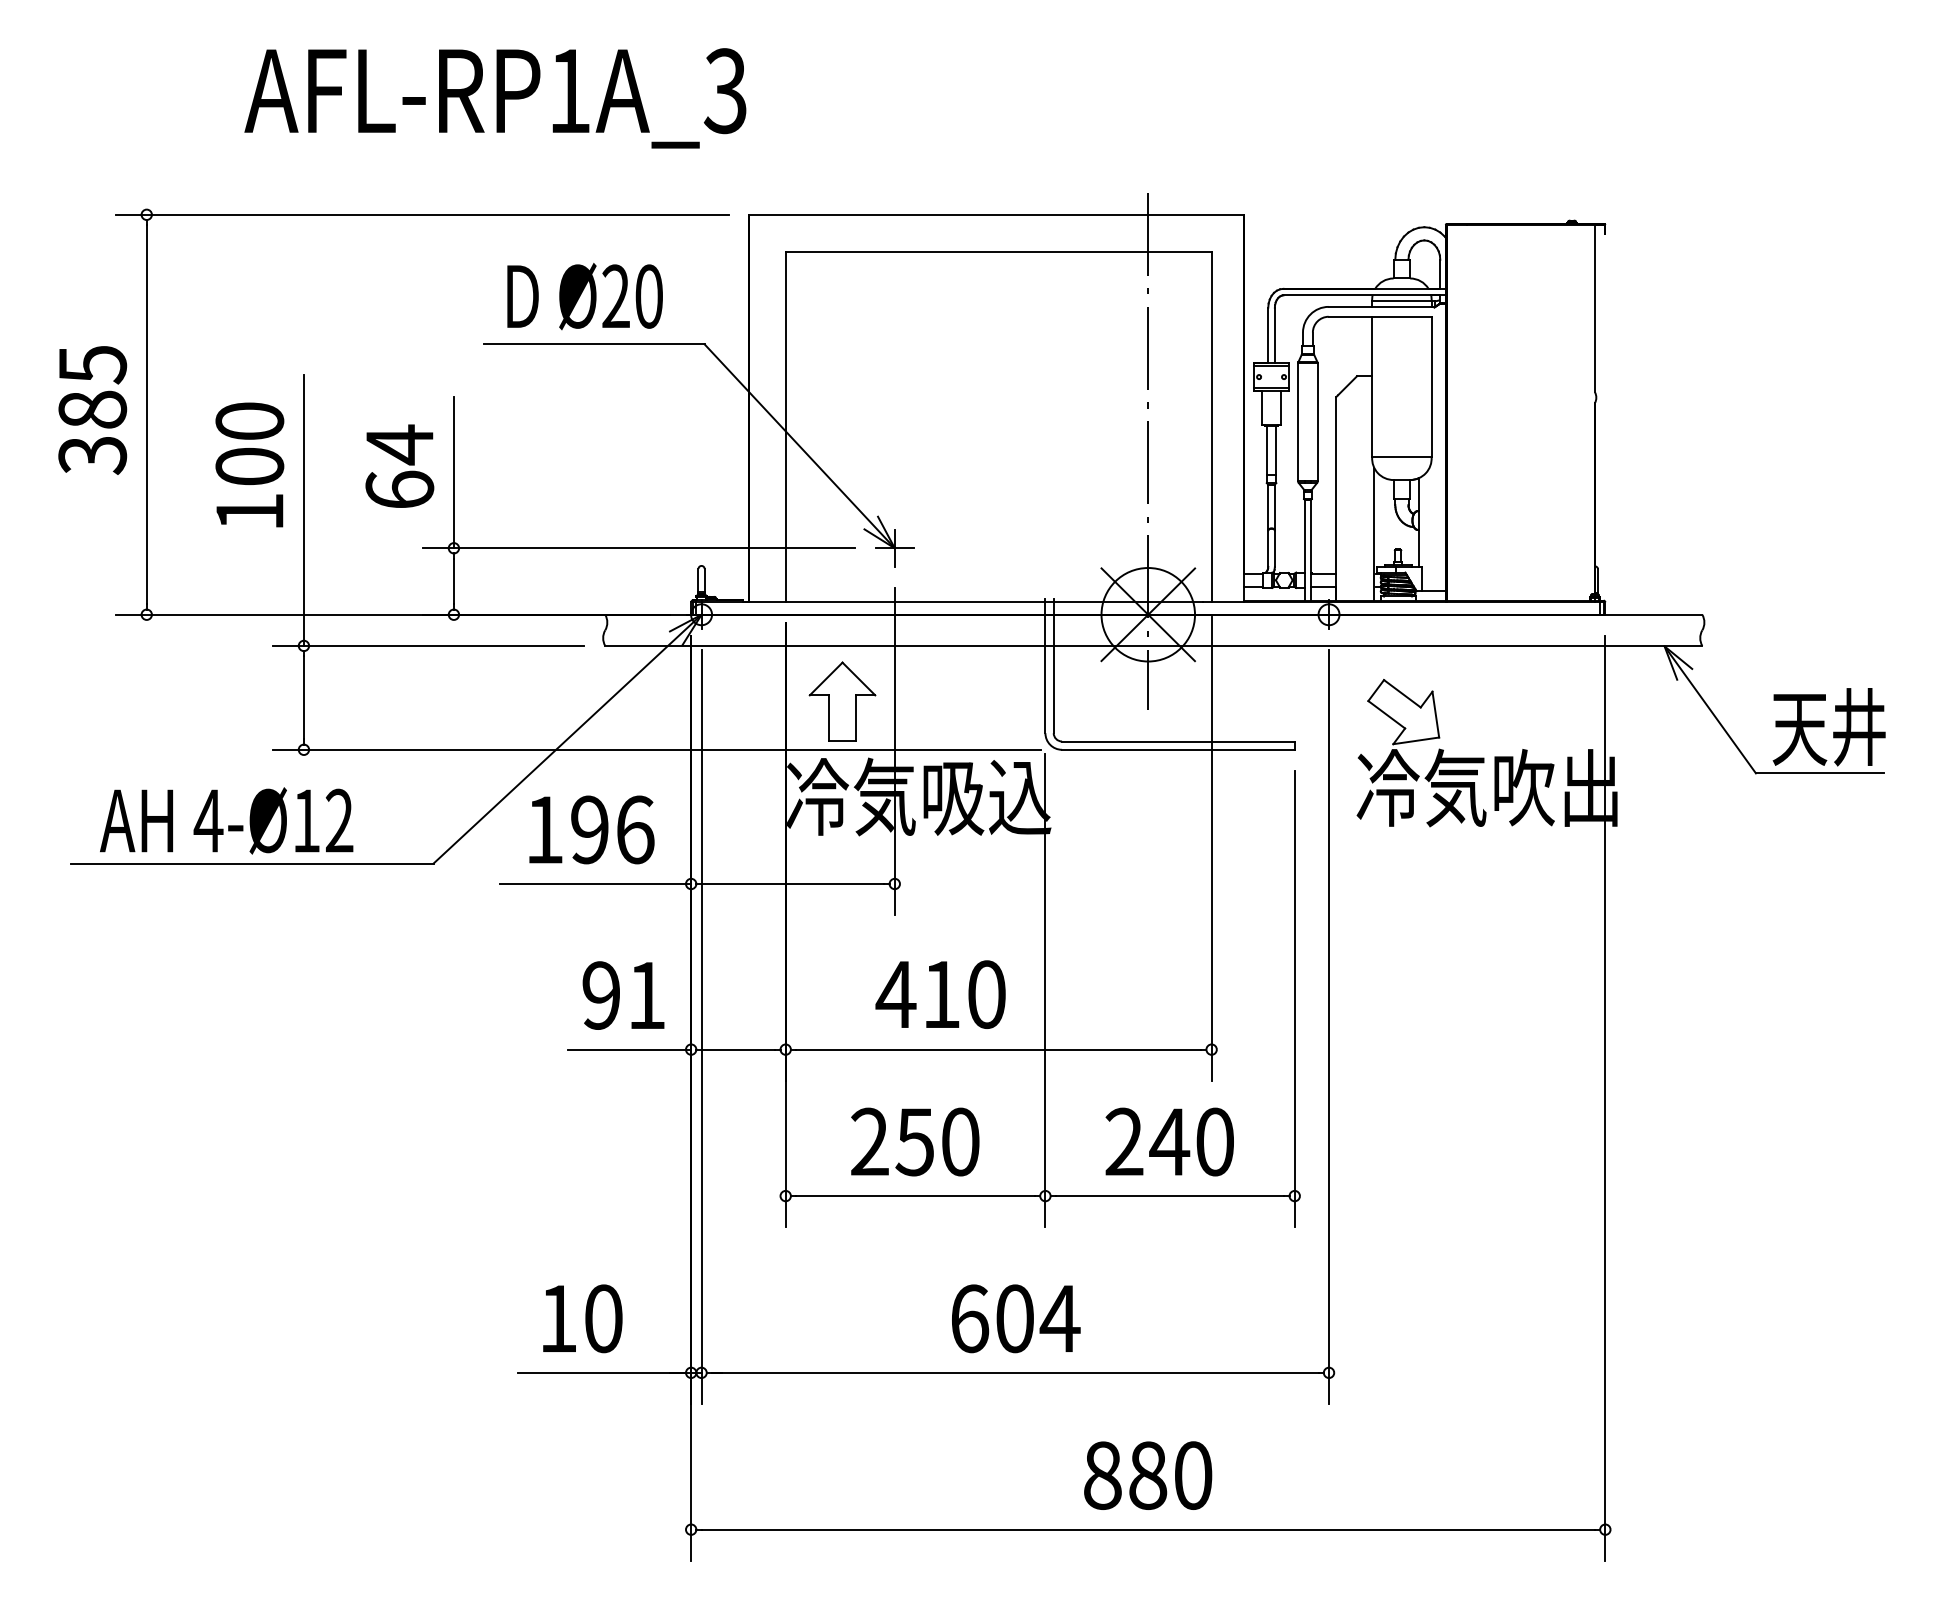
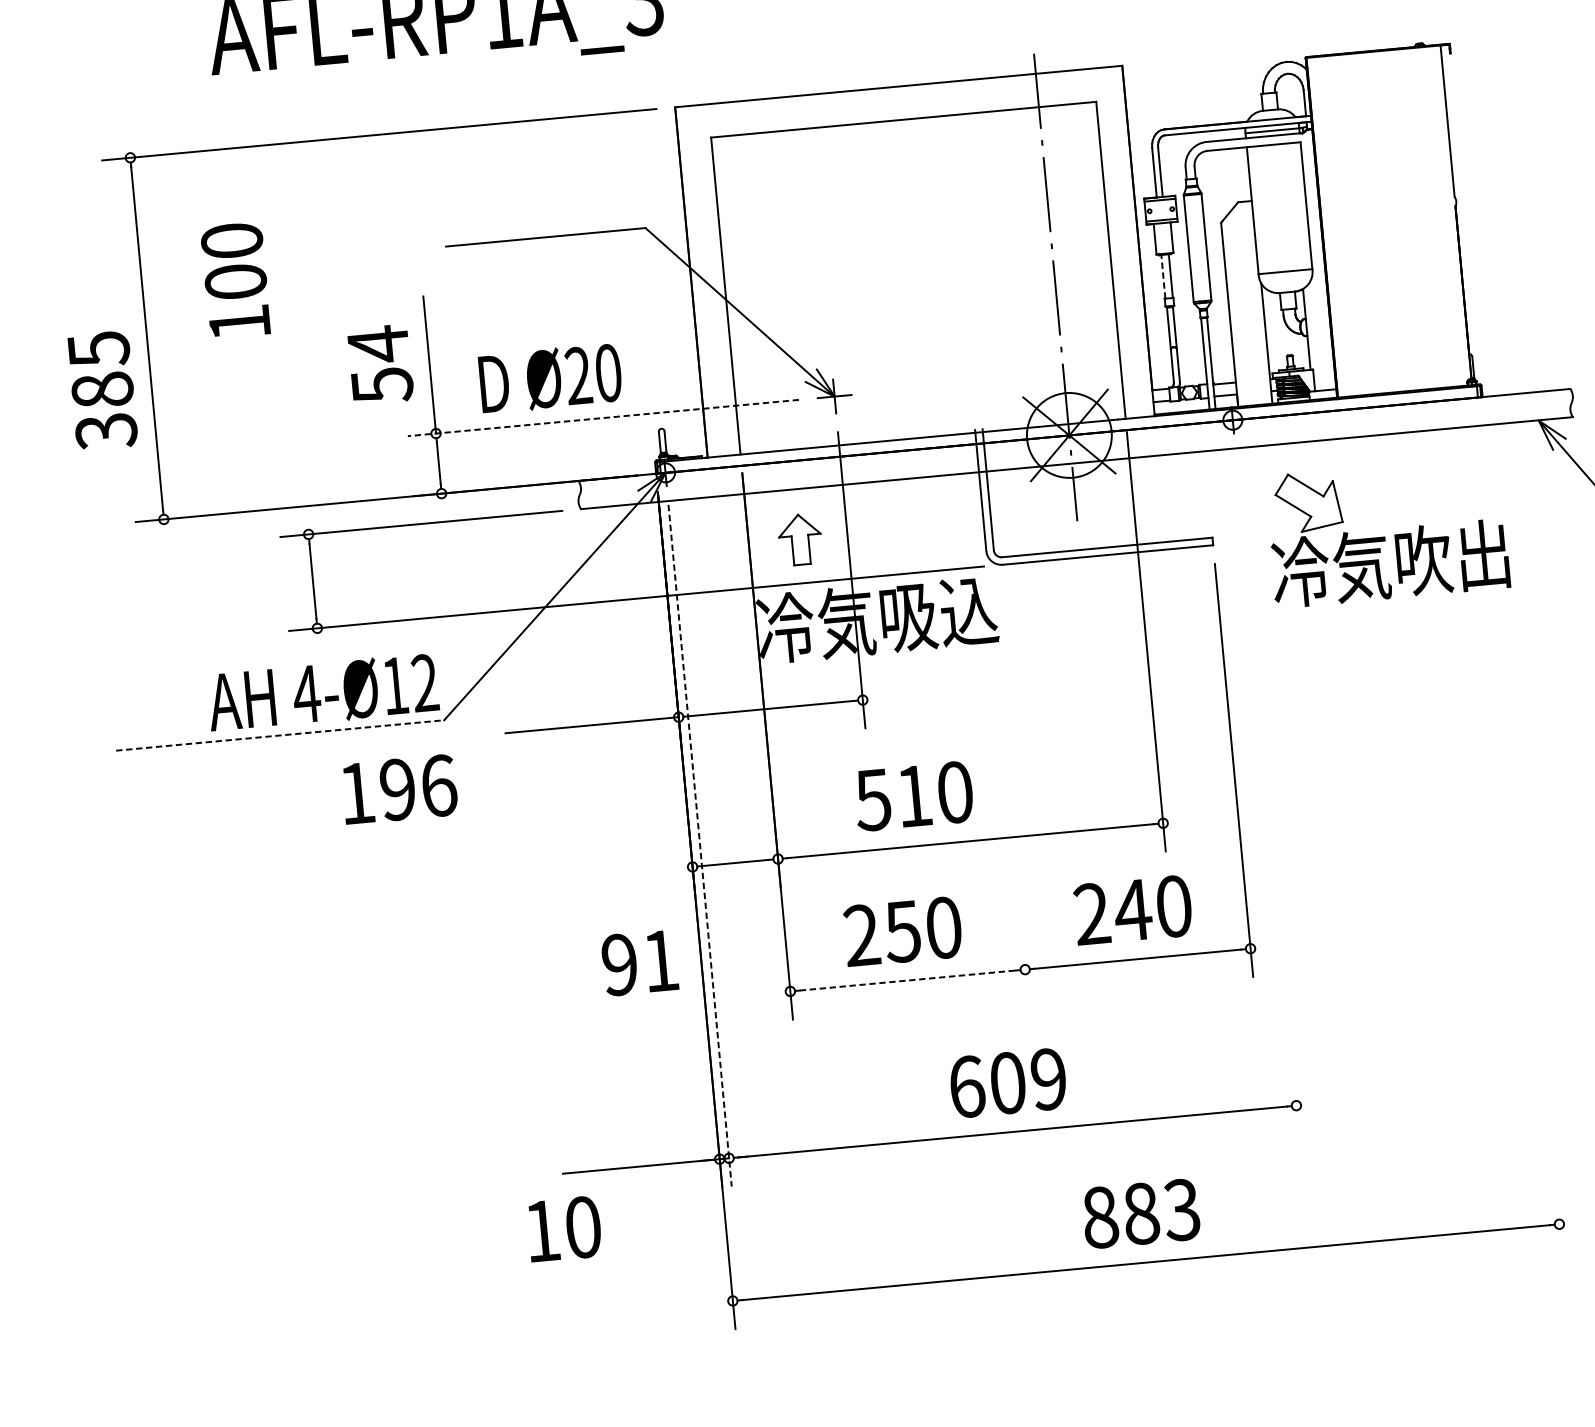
text: (584, 296) -> (550, 378), moved
text: (92, 410) -> (102, 390), moved
line: (1267, 449) -> (1163, 276), solid -> dashed
text: (249, 464) -> (235, 280), moved
text: (399, 490) -> (382, 385), 64 -> 54
line: (303, 509) -> (296, 411), removed
line: (638, 548) -> (602, 418), solid -> dashed
part: (842, 701) -> (800, 539), size x0.7
text: (226, 820) -> (322, 692), moved
text: (591, 829) -> (399, 789), moved
line: (252, 863) -> (280, 735), solid -> dashed
line: (1045, 990) -> (1008, 783), removed
text: (623, 995) -> (639, 962), moved
text: (895, 995) -> (872, 800), 410 -> 510
line: (701, 1027) -> (700, 846), solid -> dashed
line: (1329, 1027) -> (1267, 793), removed
line: (629, 1049) -> (636, 872), removed
line: (1605, 1097) -> (1523, 833), removed
line: (916, 1196) -> (908, 980), solid -> dashed
text: (582, 1318) -> (564, 1228), moved
text: (1059, 1318) -> (1048, 1079), 604 -> 609
text: (1192, 1475) -> (1181, 1209), 880 -> 883

